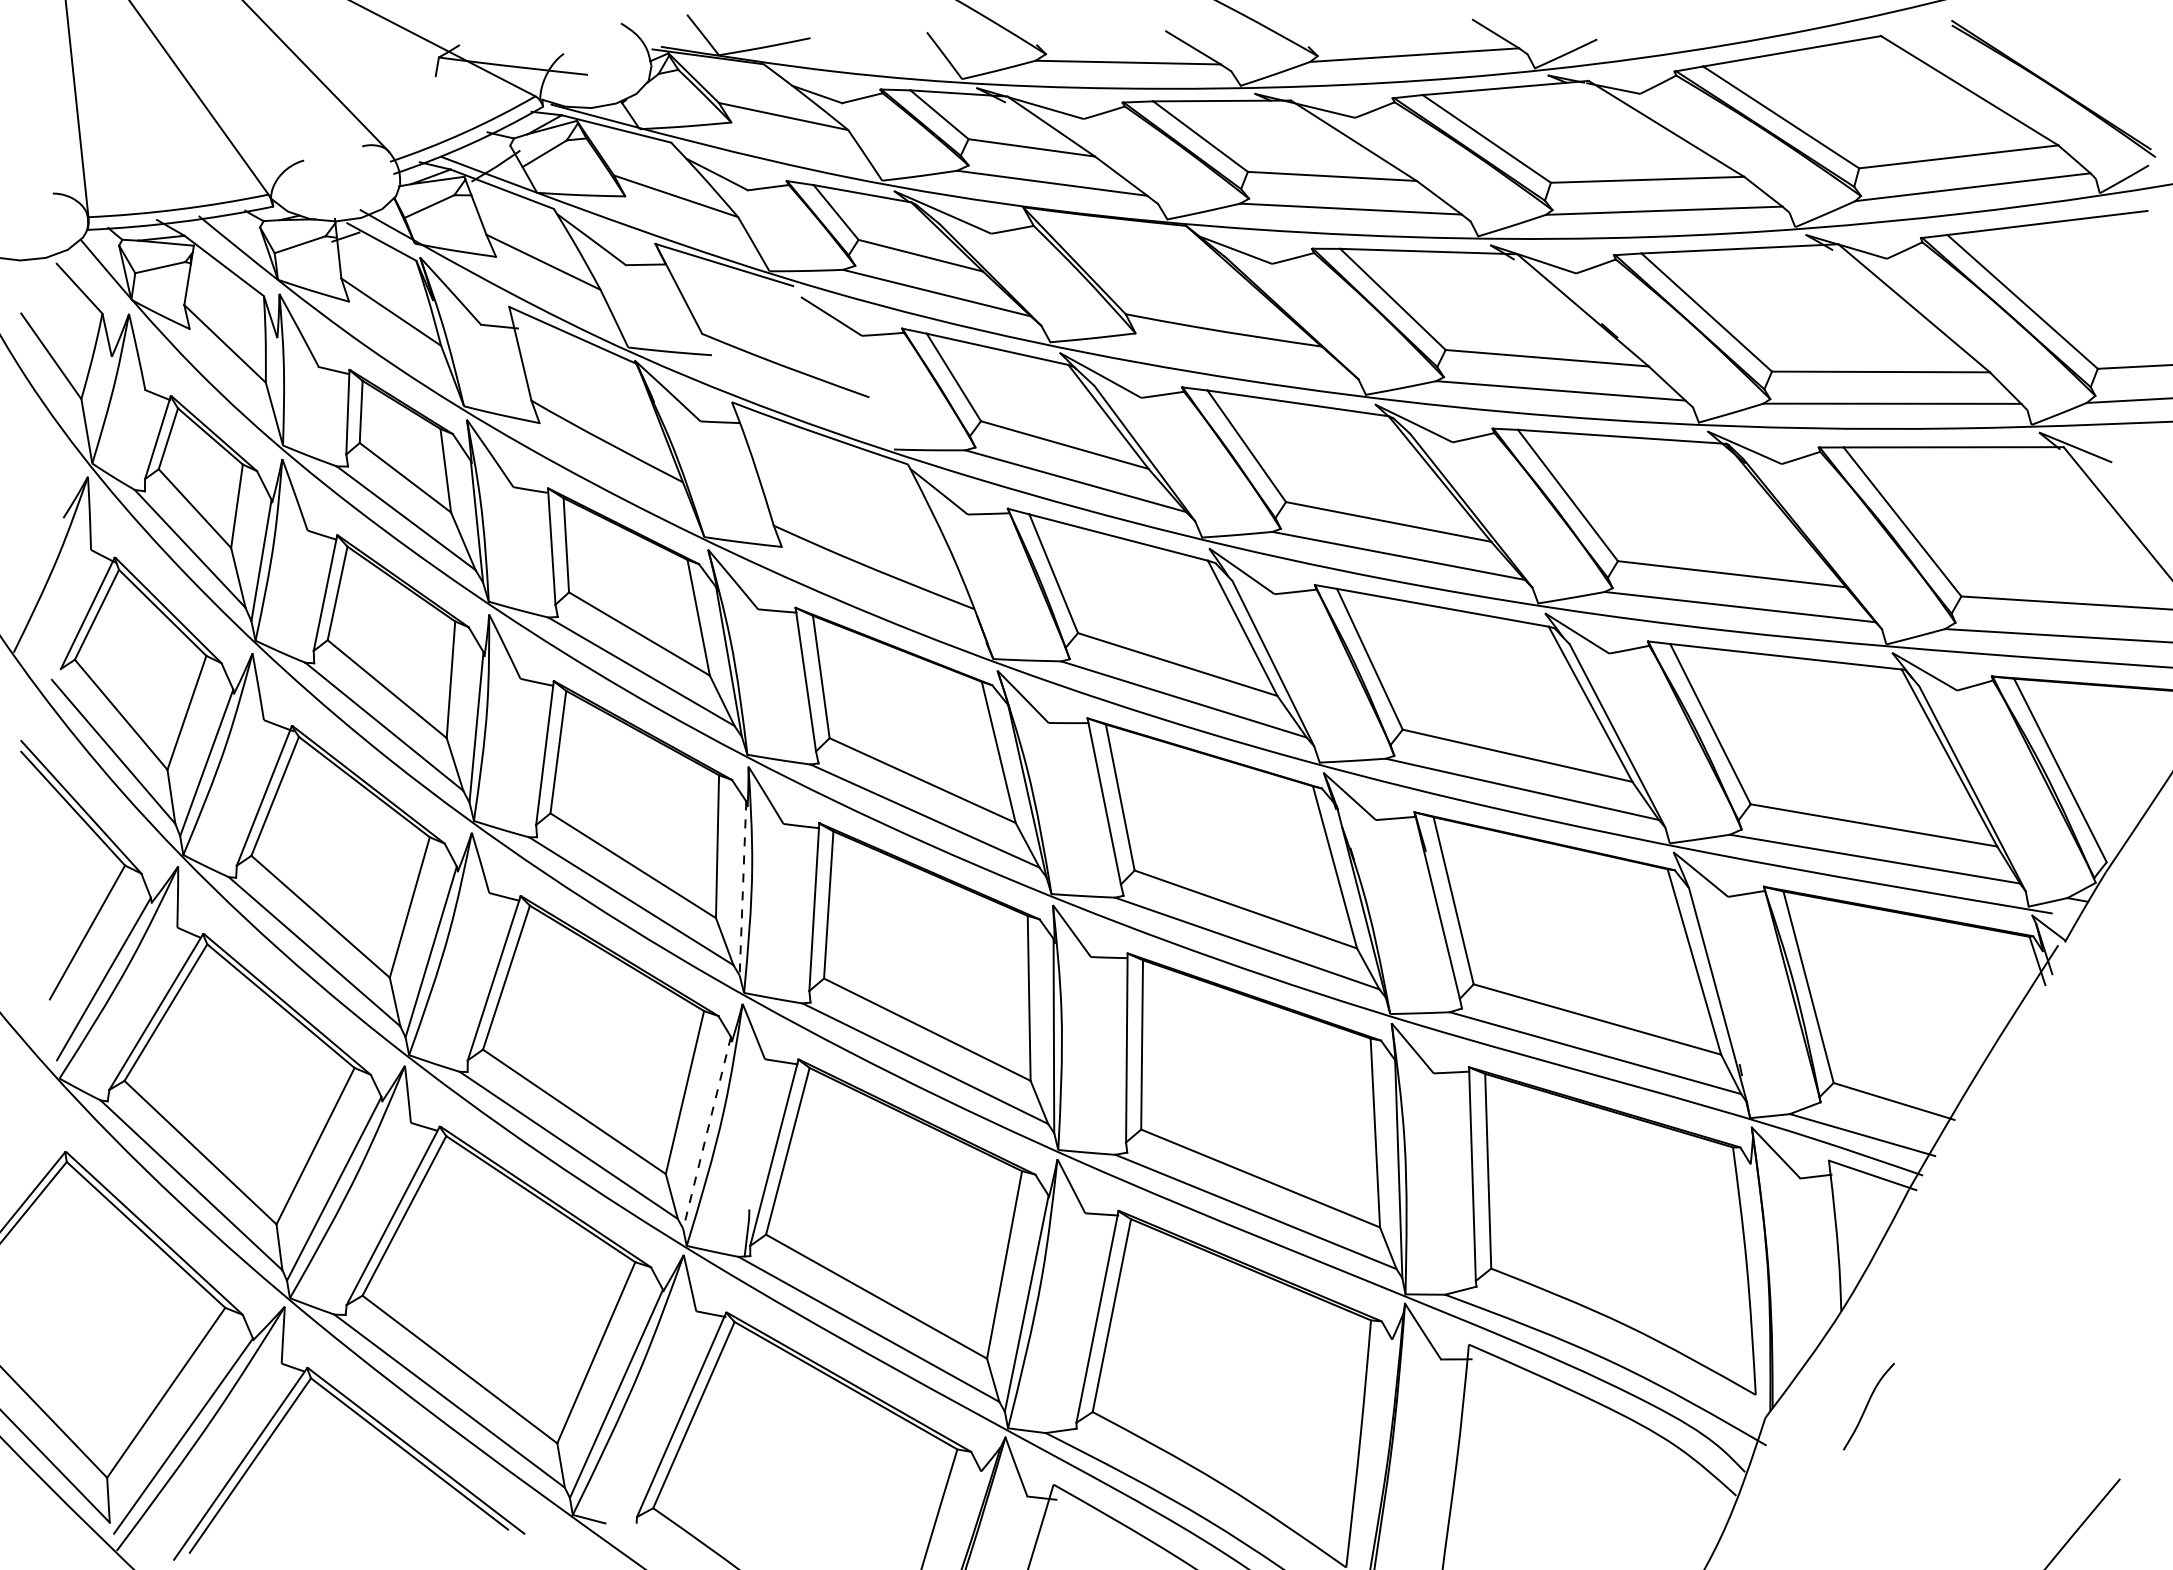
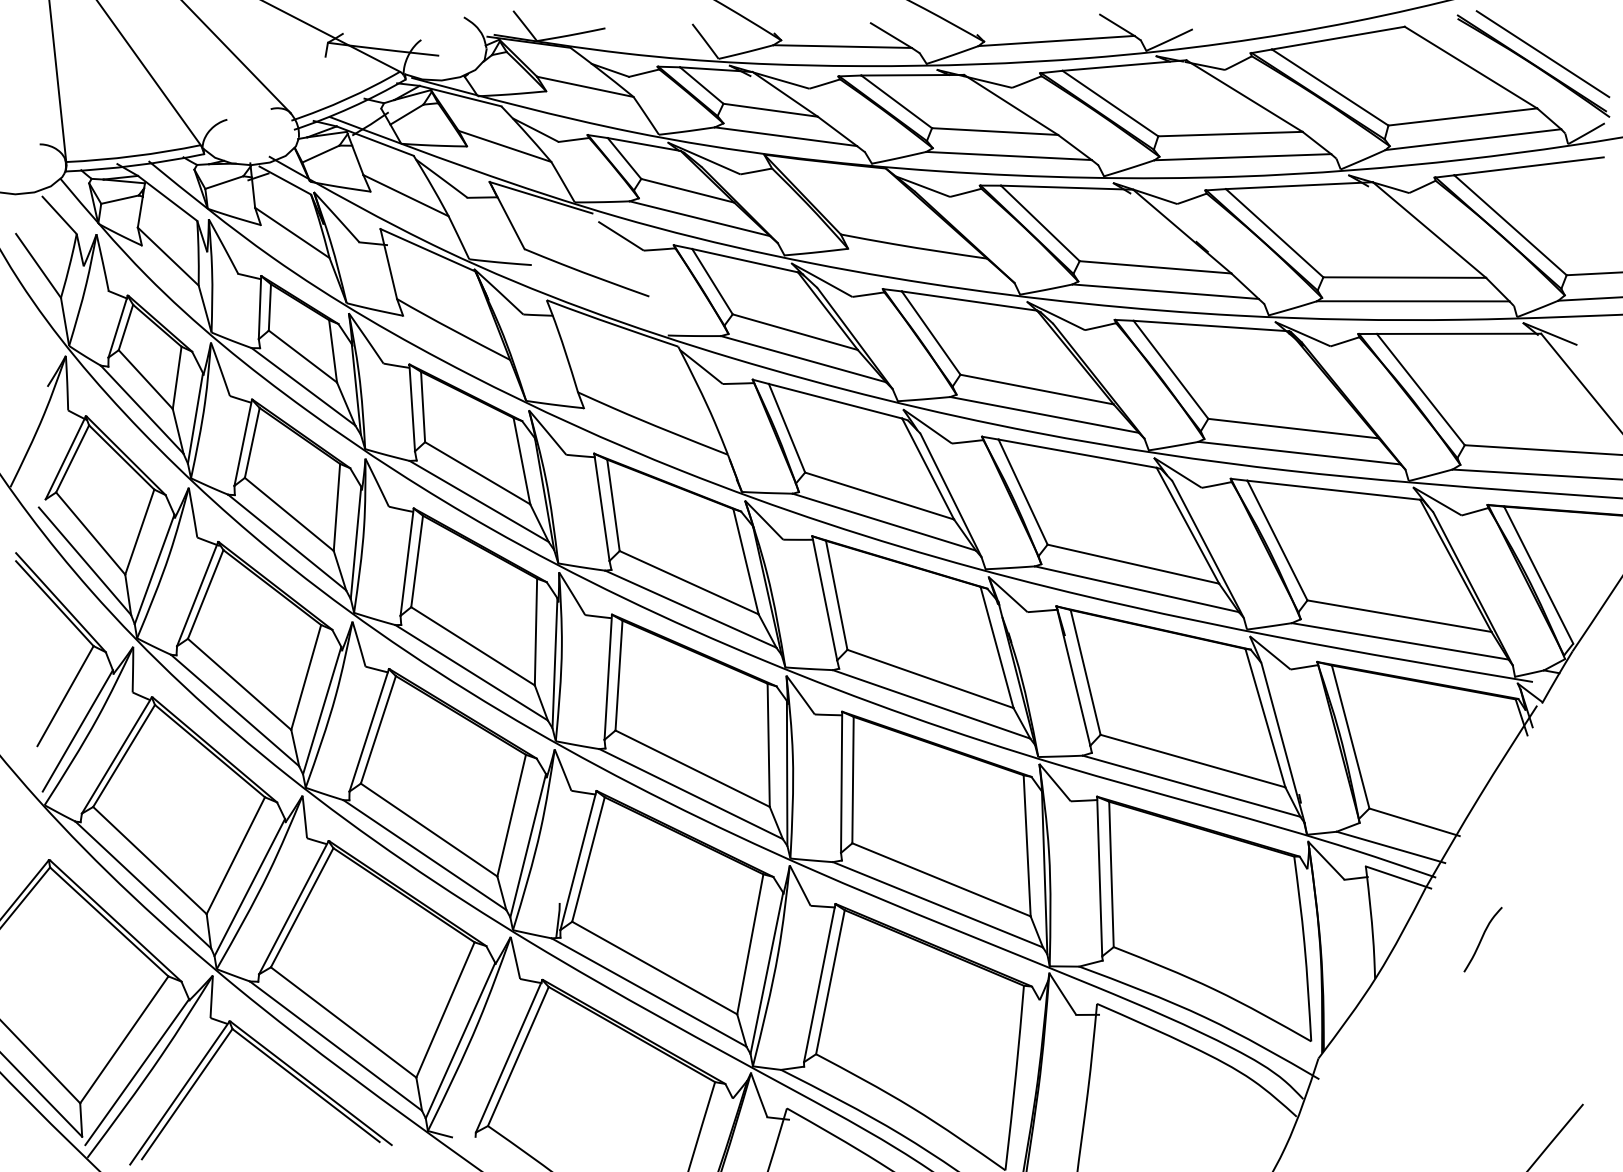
line: (2065, 72) -> (1542, 53), added
line: (742, 888) -> (554, 663), dashed -> solid
line: (707, 1132) -> (528, 845), dashed -> solid
curve: (1867, 1406) -> (1482, 939), moved

